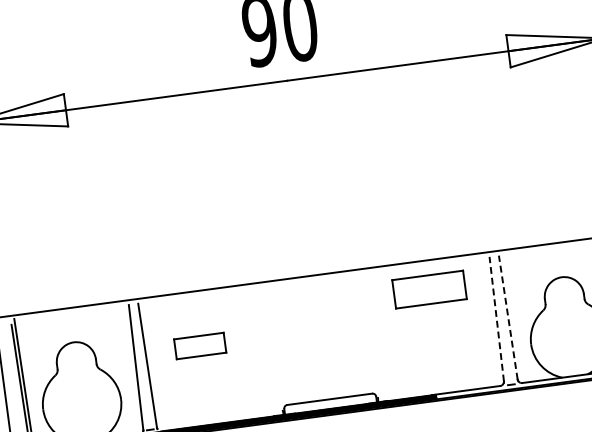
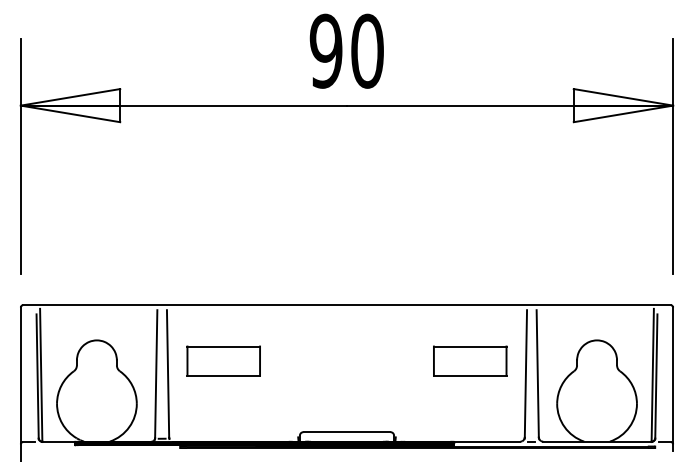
part: (429, 289) -> (470, 360), moved
line: (508, 317) -> (537, 373), dashed -> solid
line: (496, 318) -> (525, 373), dashed -> solid
part: (199, 345) -> (223, 360), size x1.43

